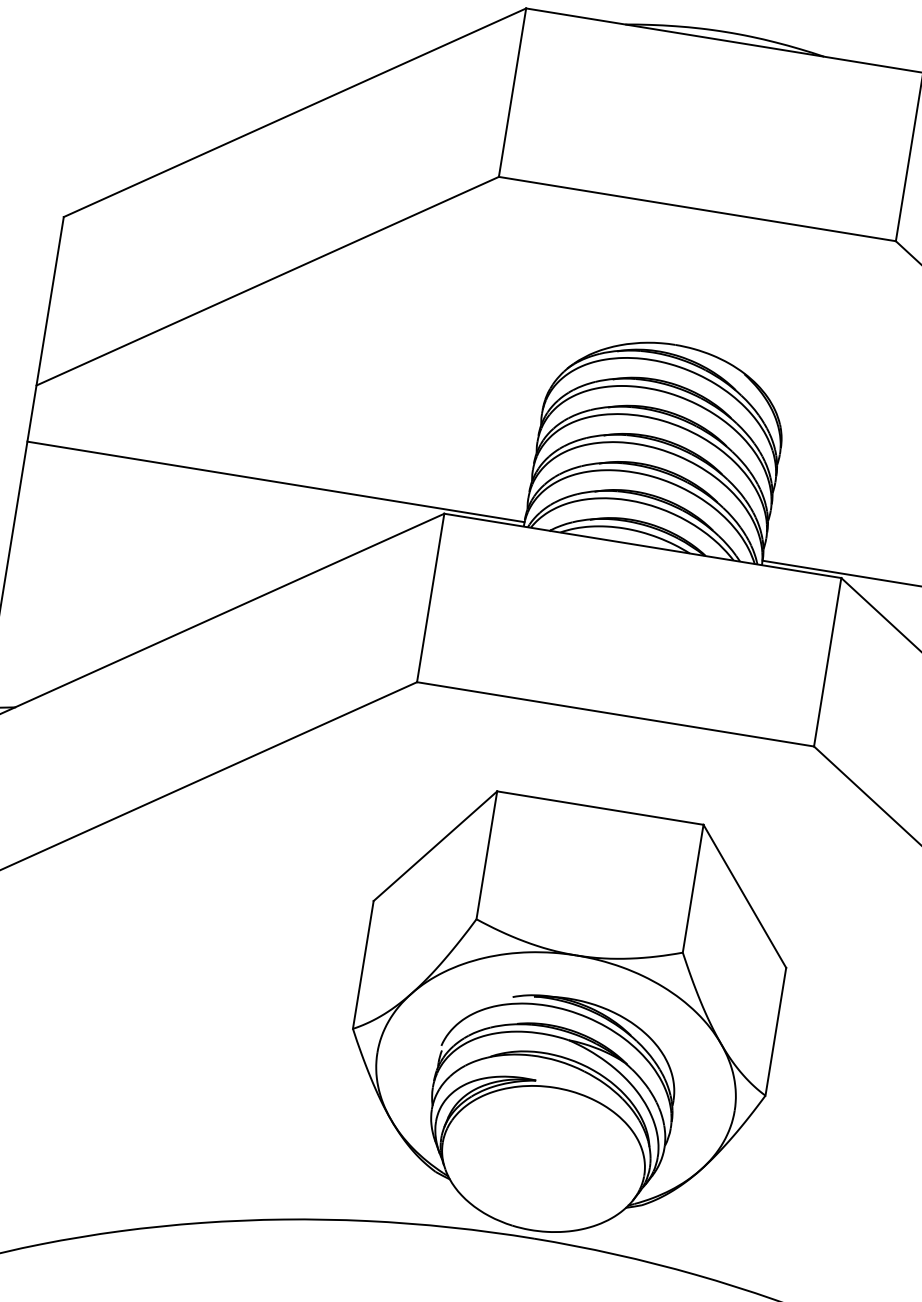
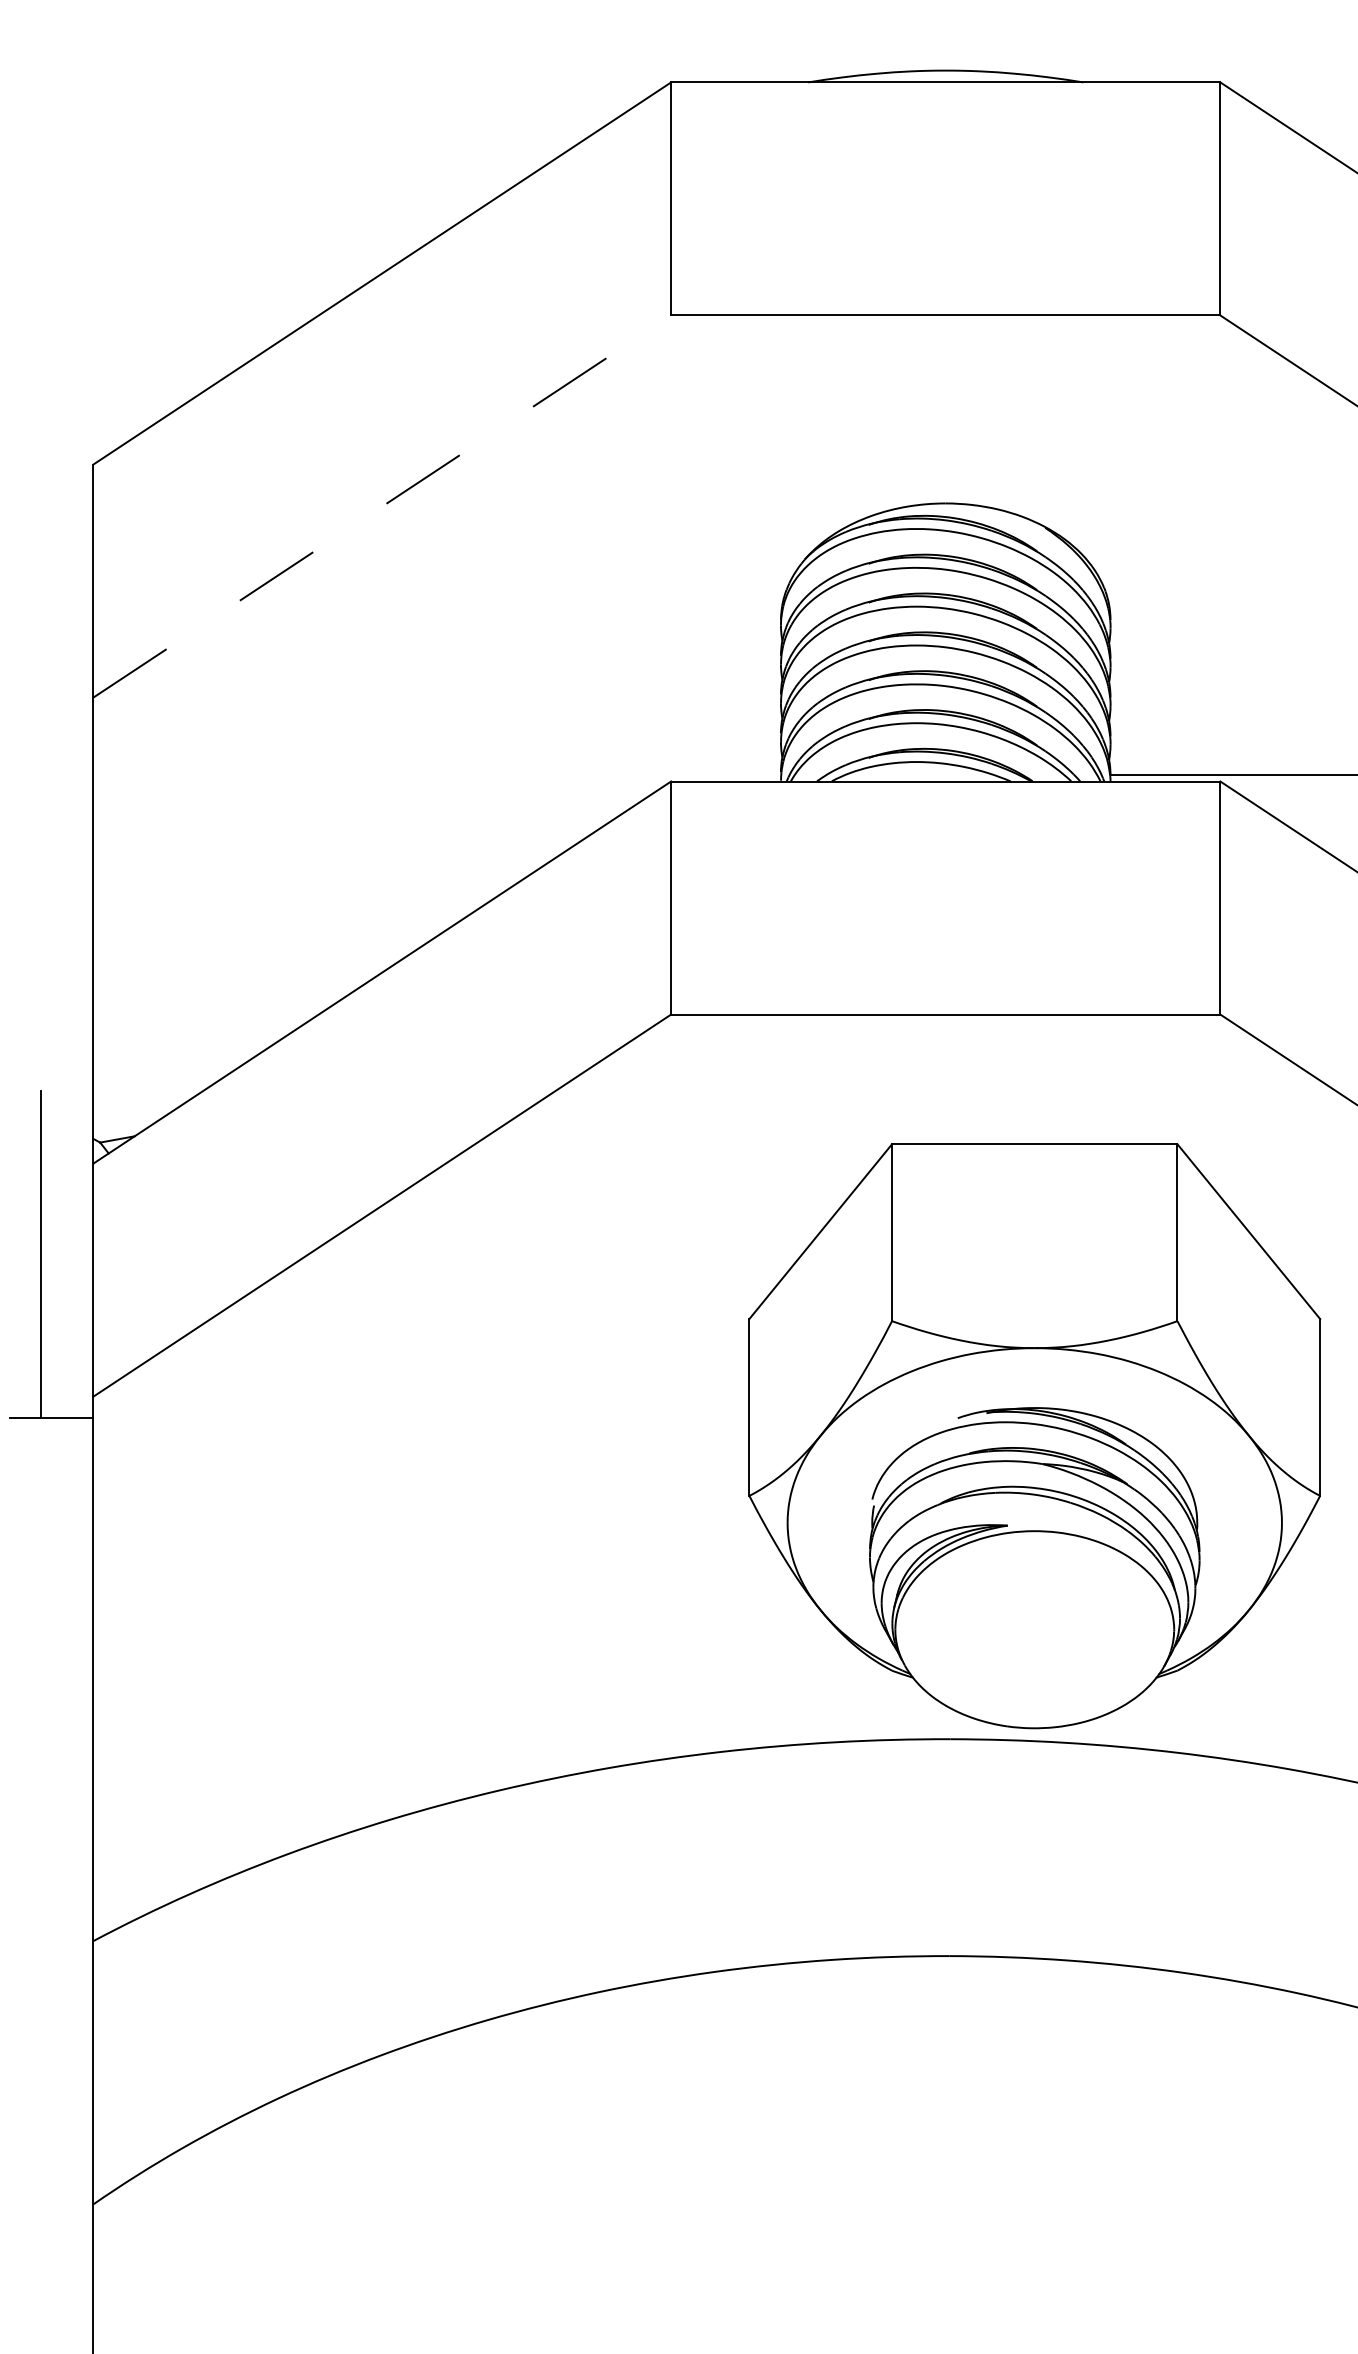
line: (267, 281) -> (382, 506), solid -> dashed
line: (275, 481) -> (436, 775), removed
part: (565, 1019) -> (1034, 1436), moved

